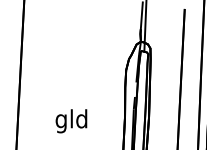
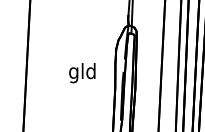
text: (71, 121) -> (82, 73), moved

